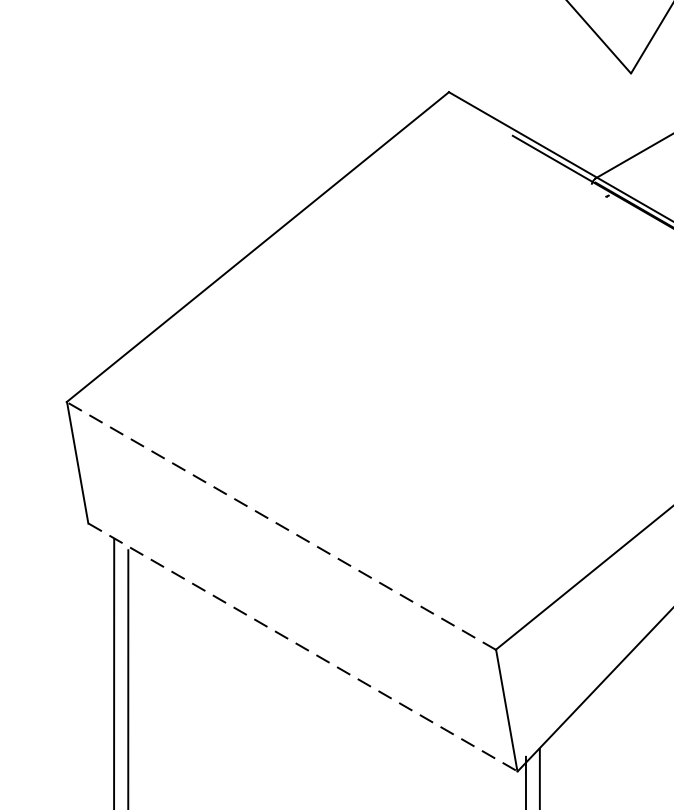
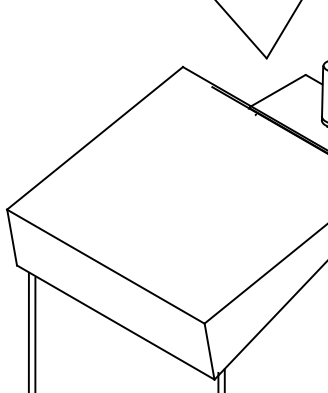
line: (280, 525) -> (105, 266), dashed -> solid
line: (302, 647) -> (115, 322), dashed -> solid

